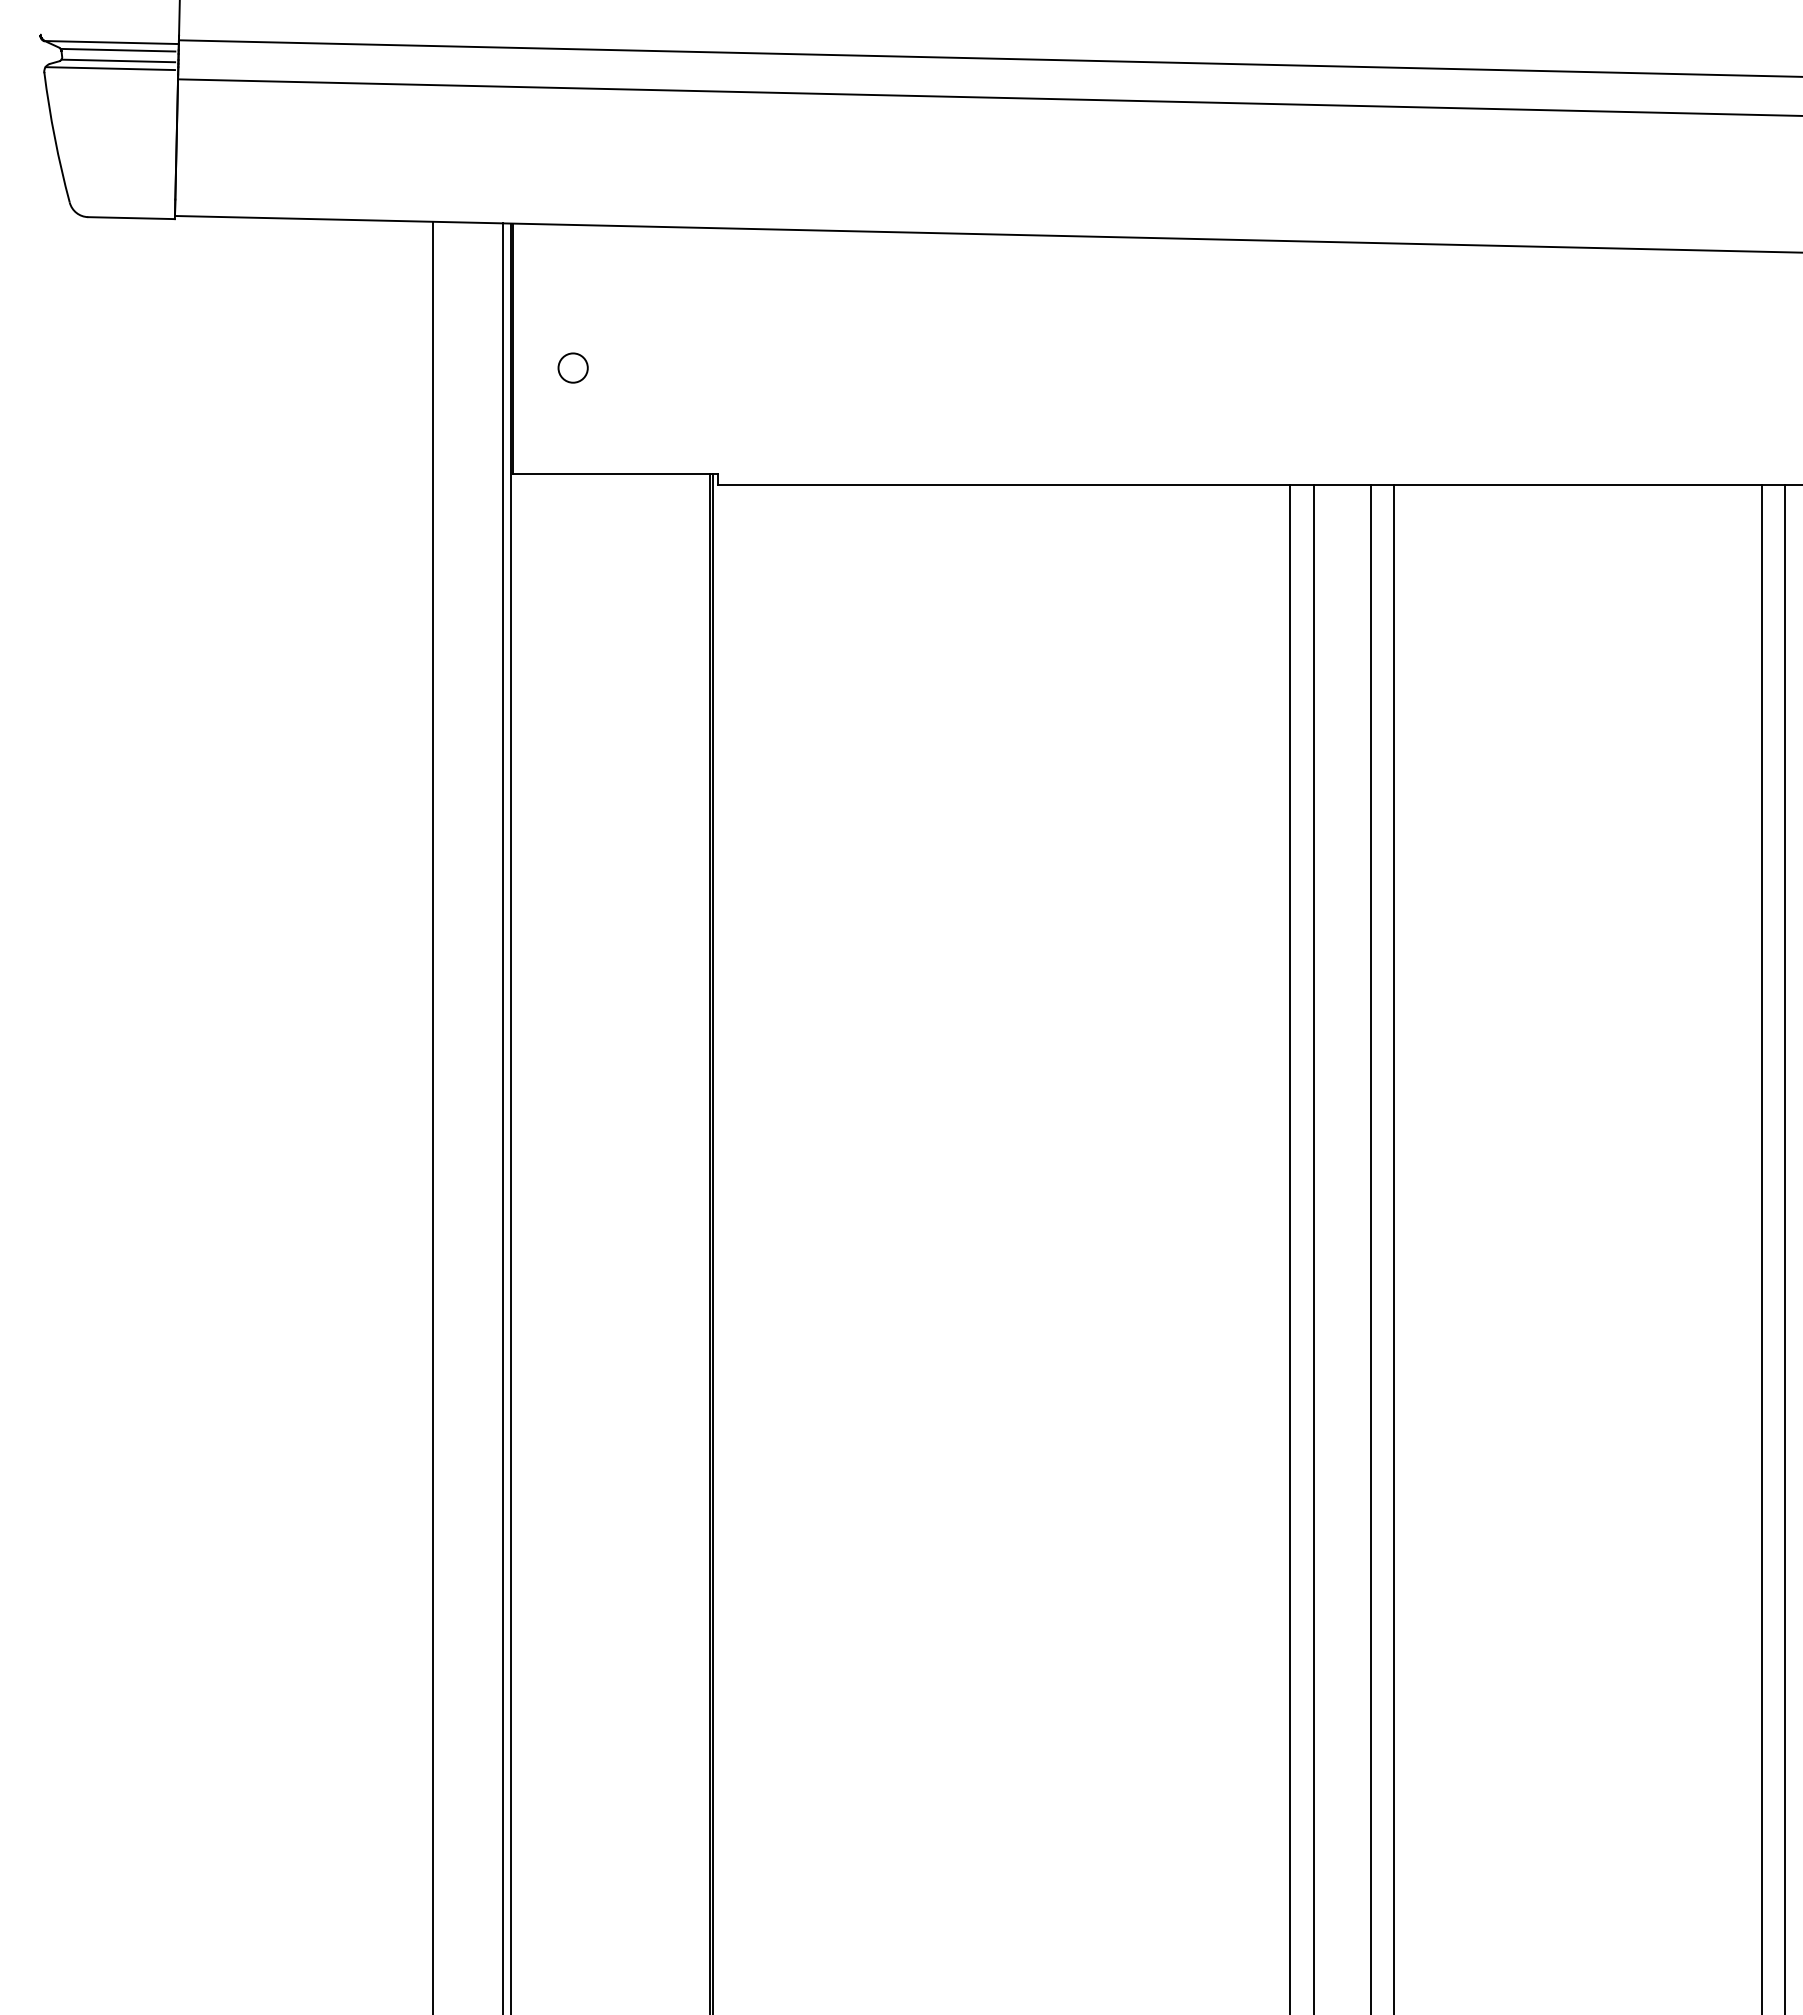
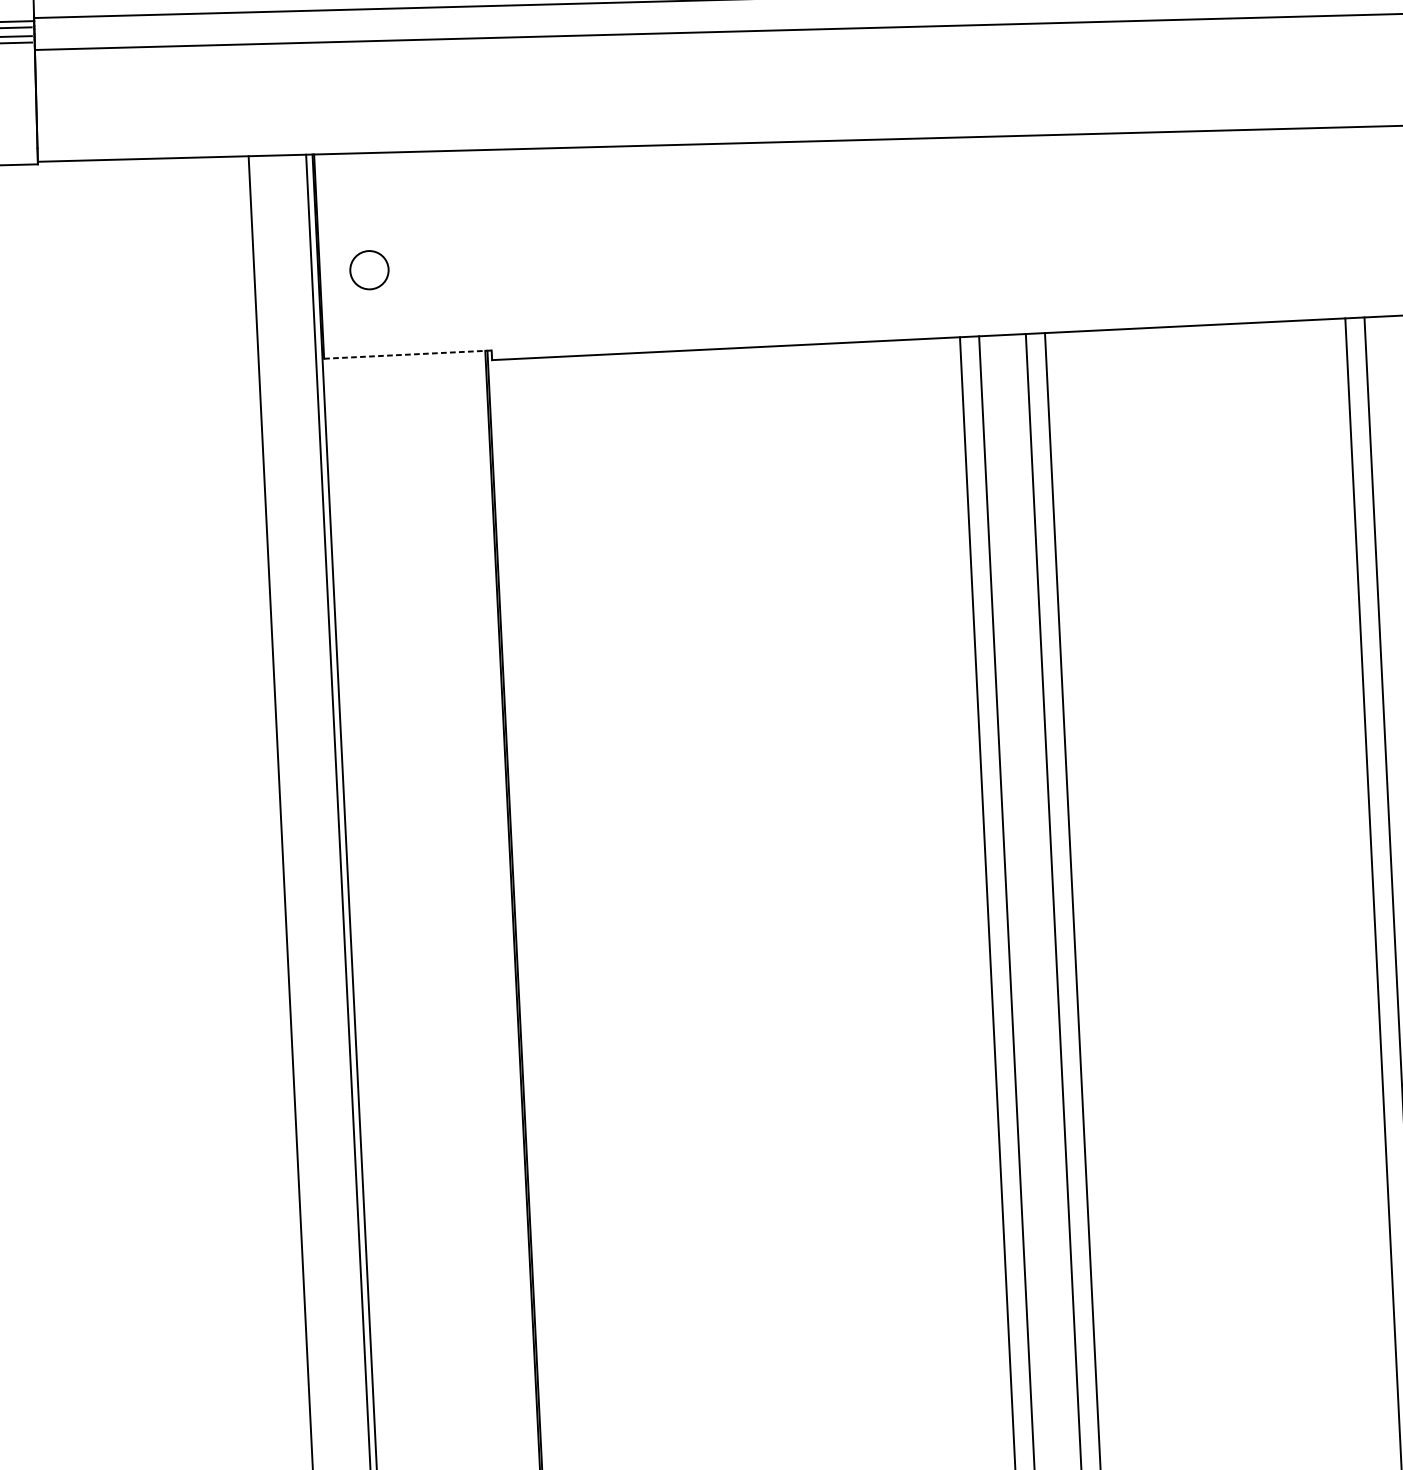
circle: (572, 367) -> (368, 269), size x1.6
line: (615, 473) -> (408, 354), solid -> dashed

